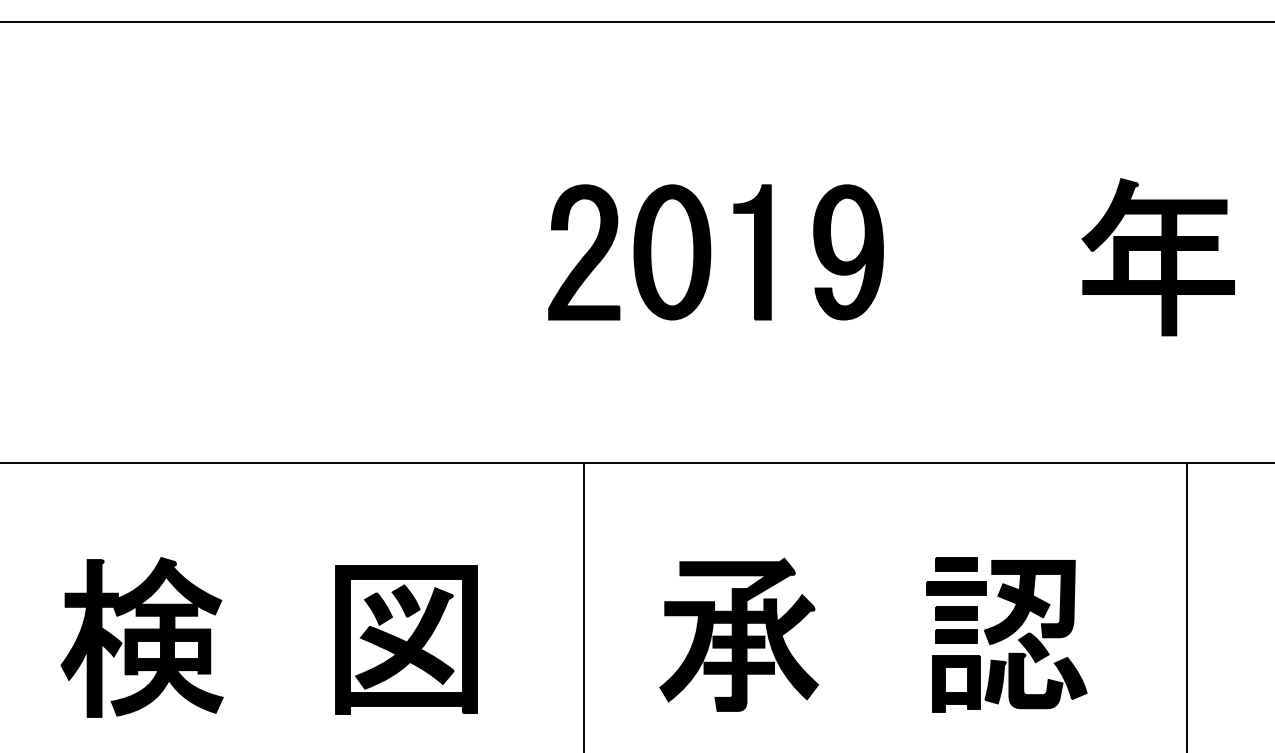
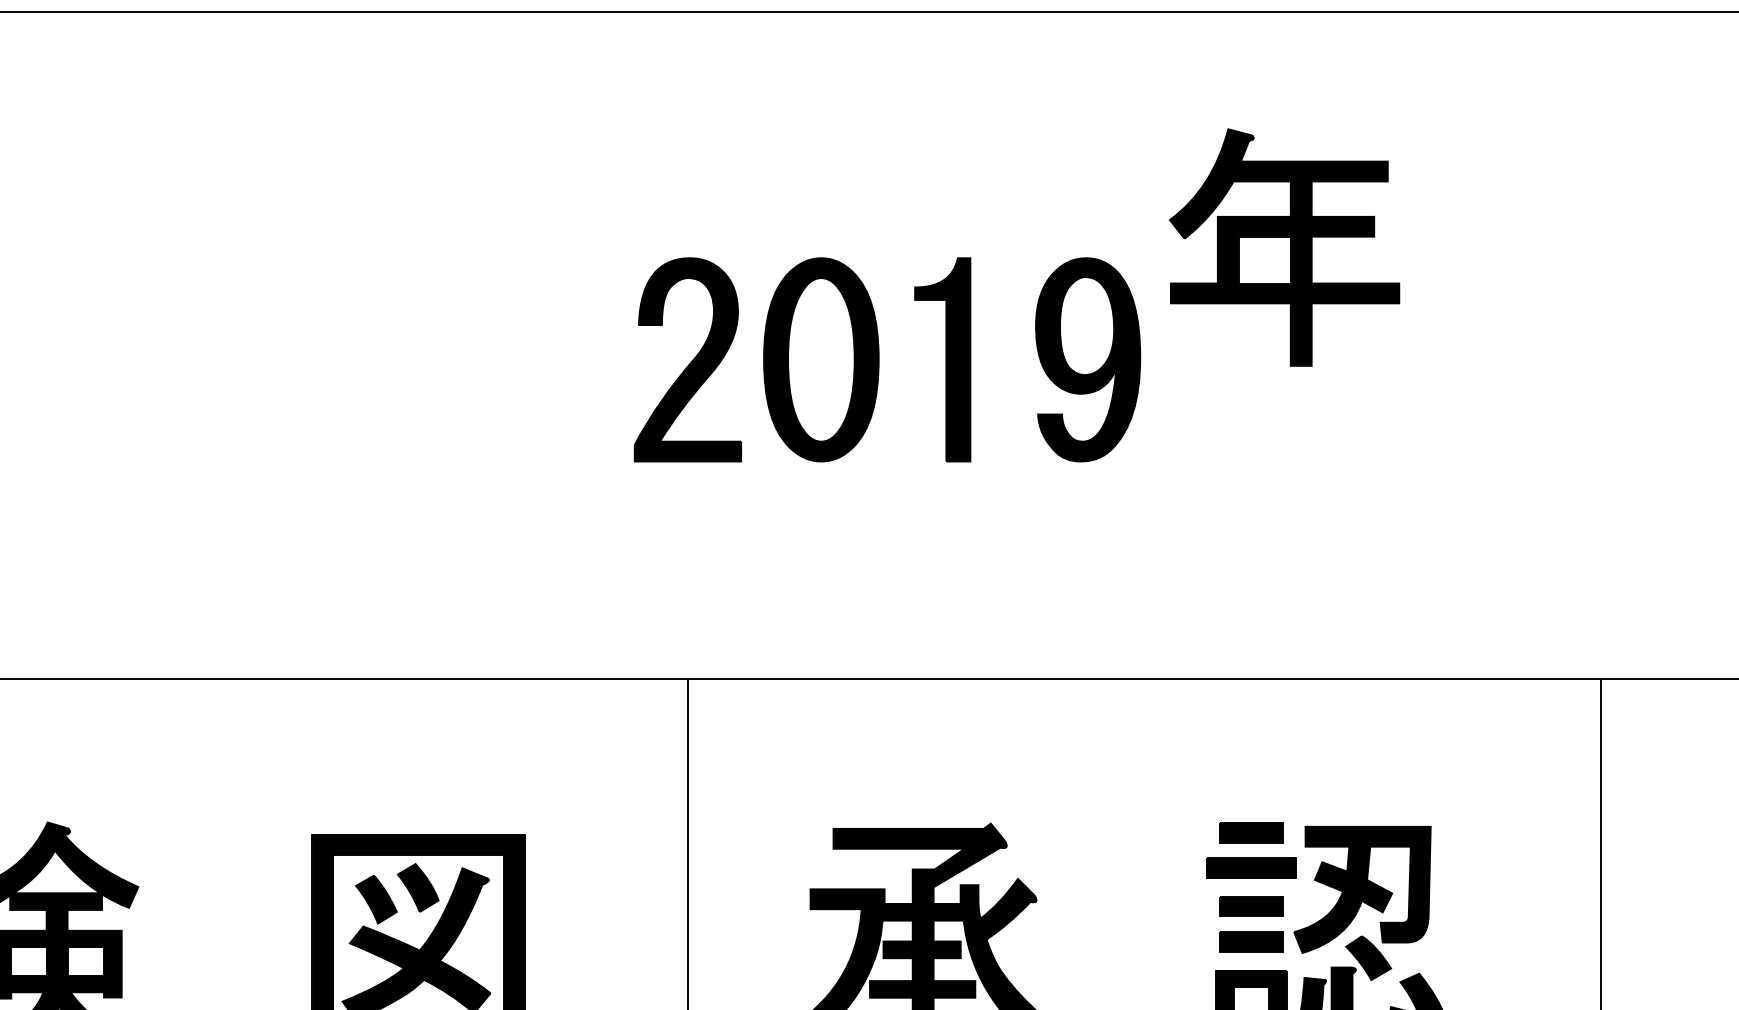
part: (1157, 257) -> (1283, 247), moved

